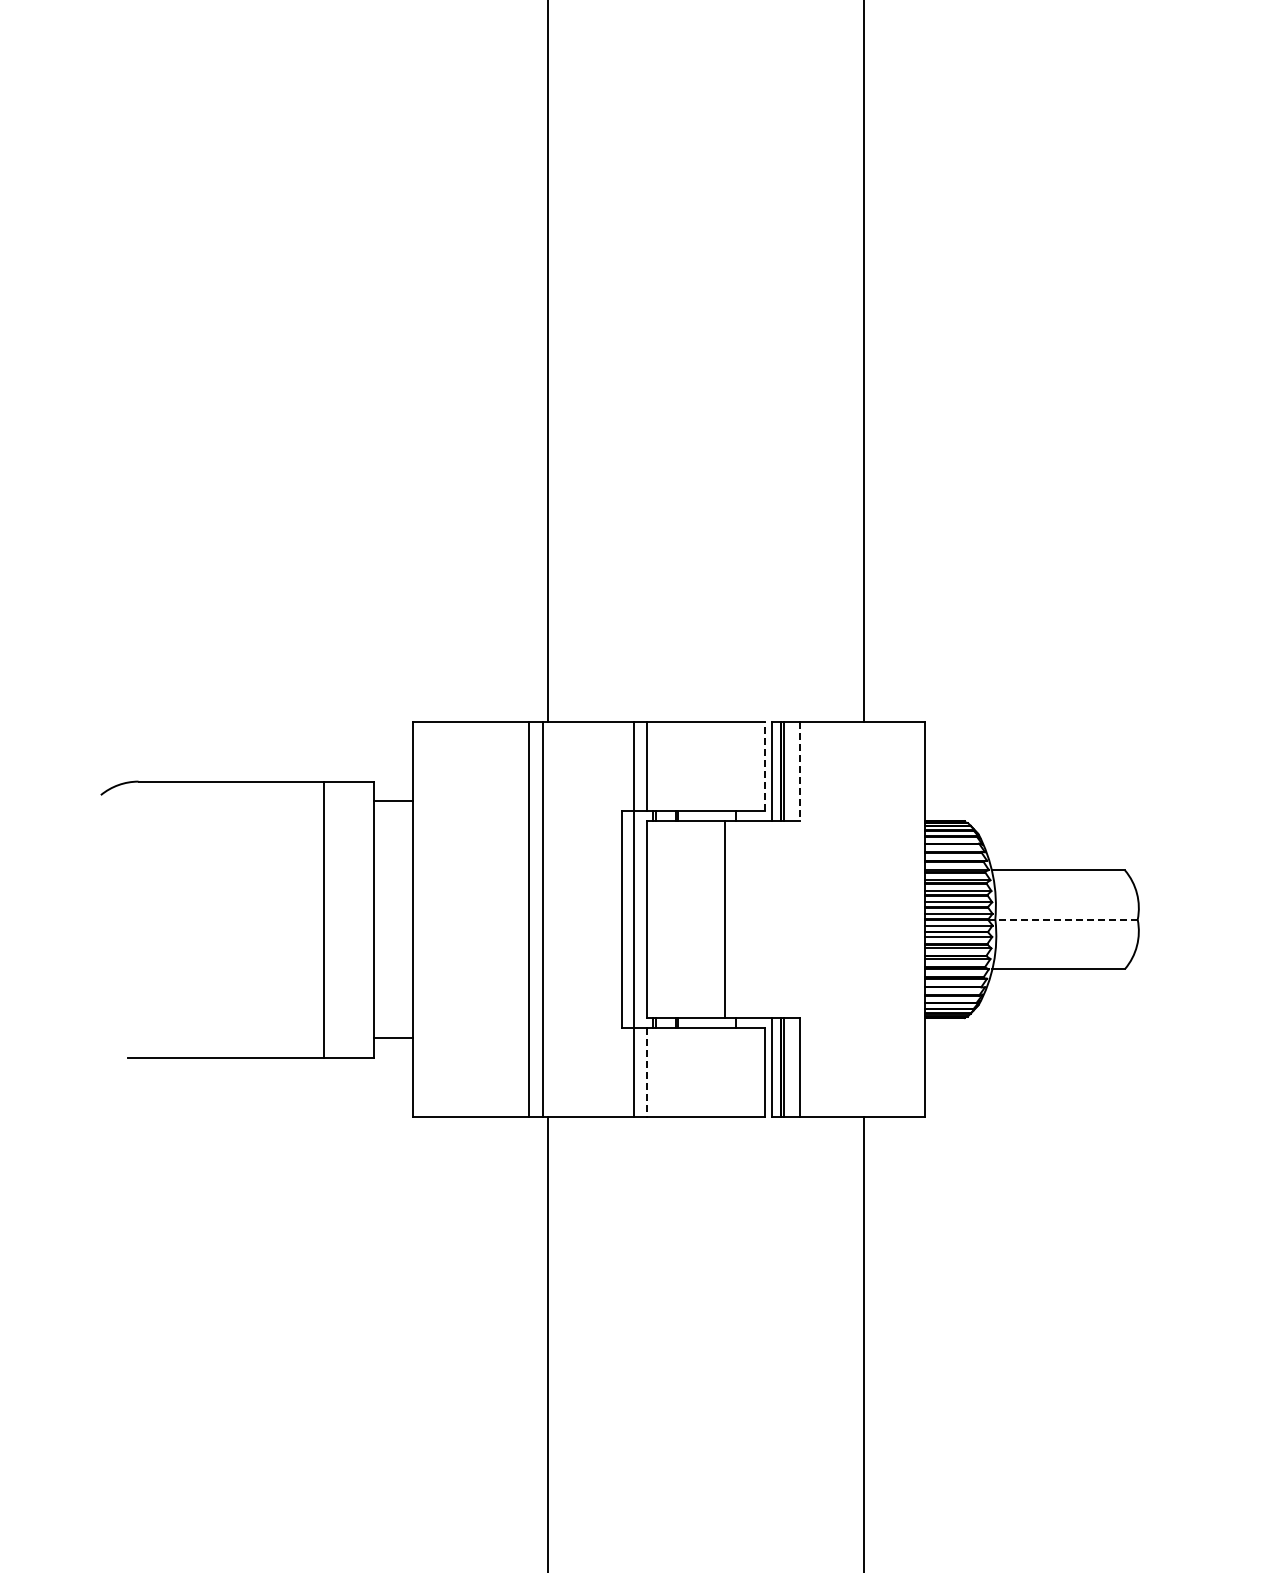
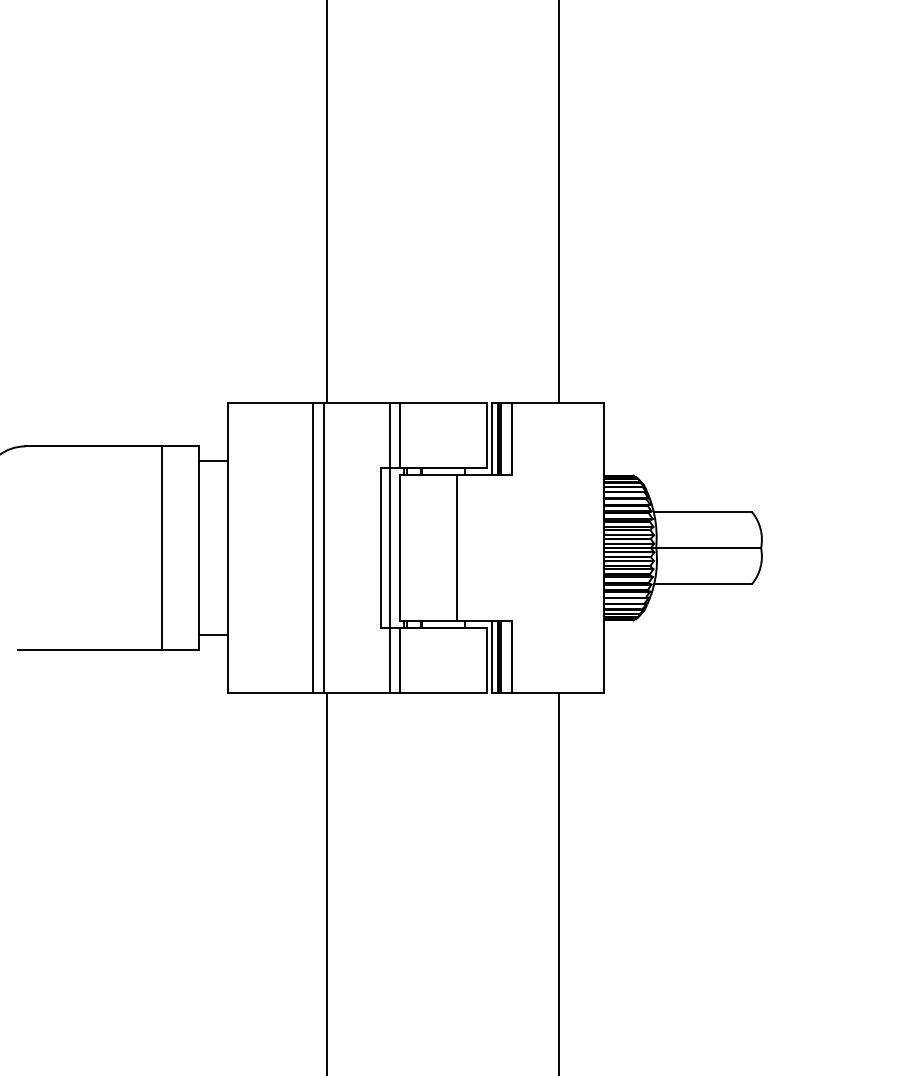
line: (765, 766) -> (487, 435), dashed -> solid
line: (799, 772) -> (512, 439), dashed -> solid
line: (1066, 919) -> (708, 547), dashed -> solid
line: (646, 1072) -> (399, 660), dashed -> solid

